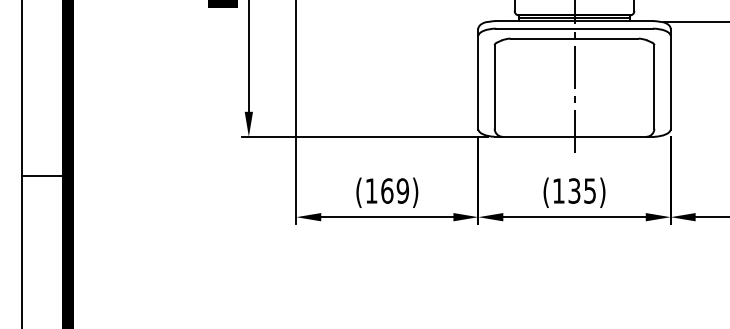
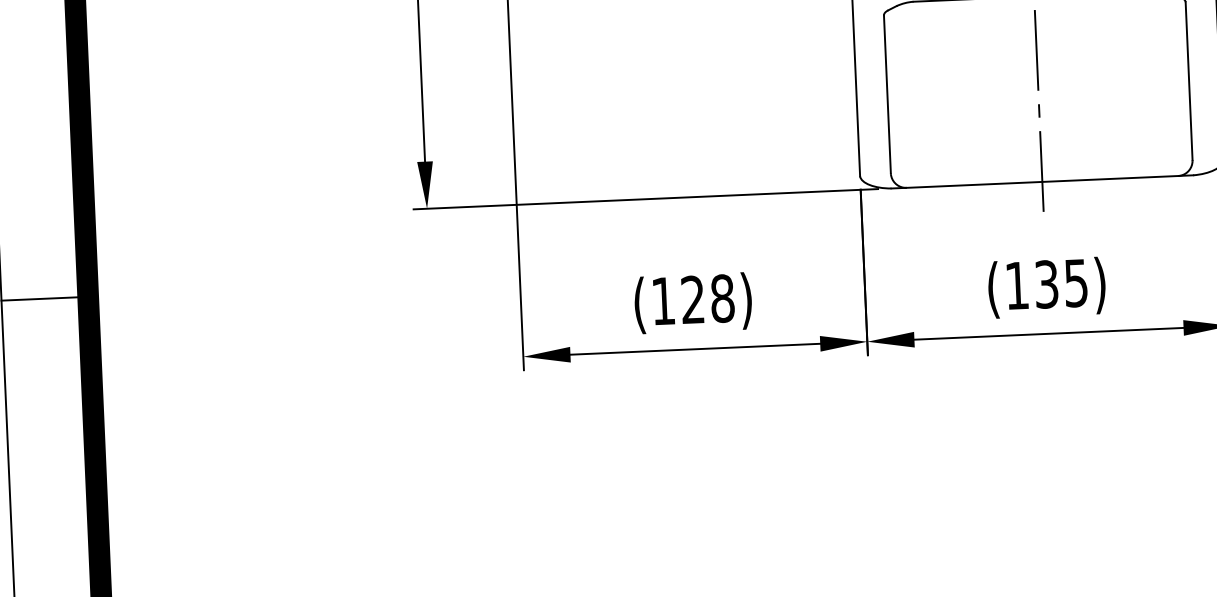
text: (395, 190) -> (708, 298), (169) -> (128)

